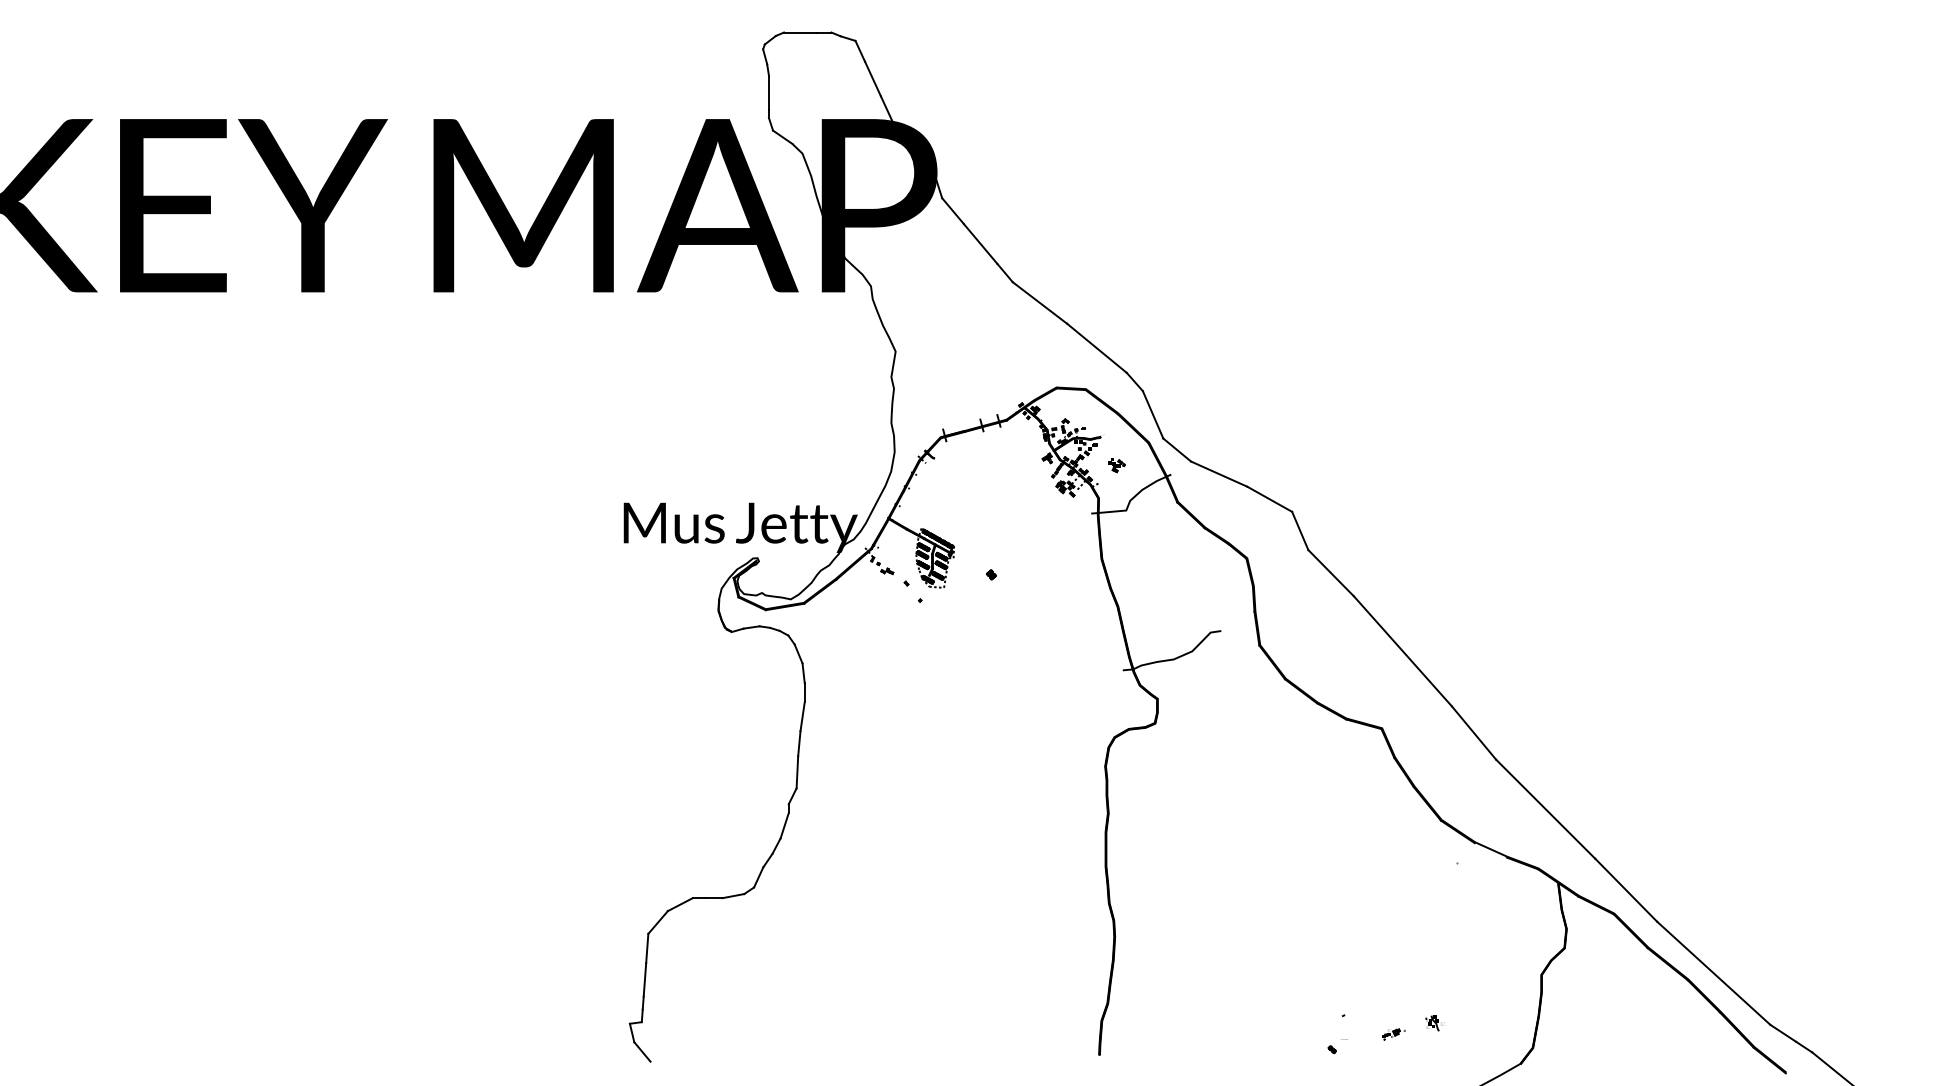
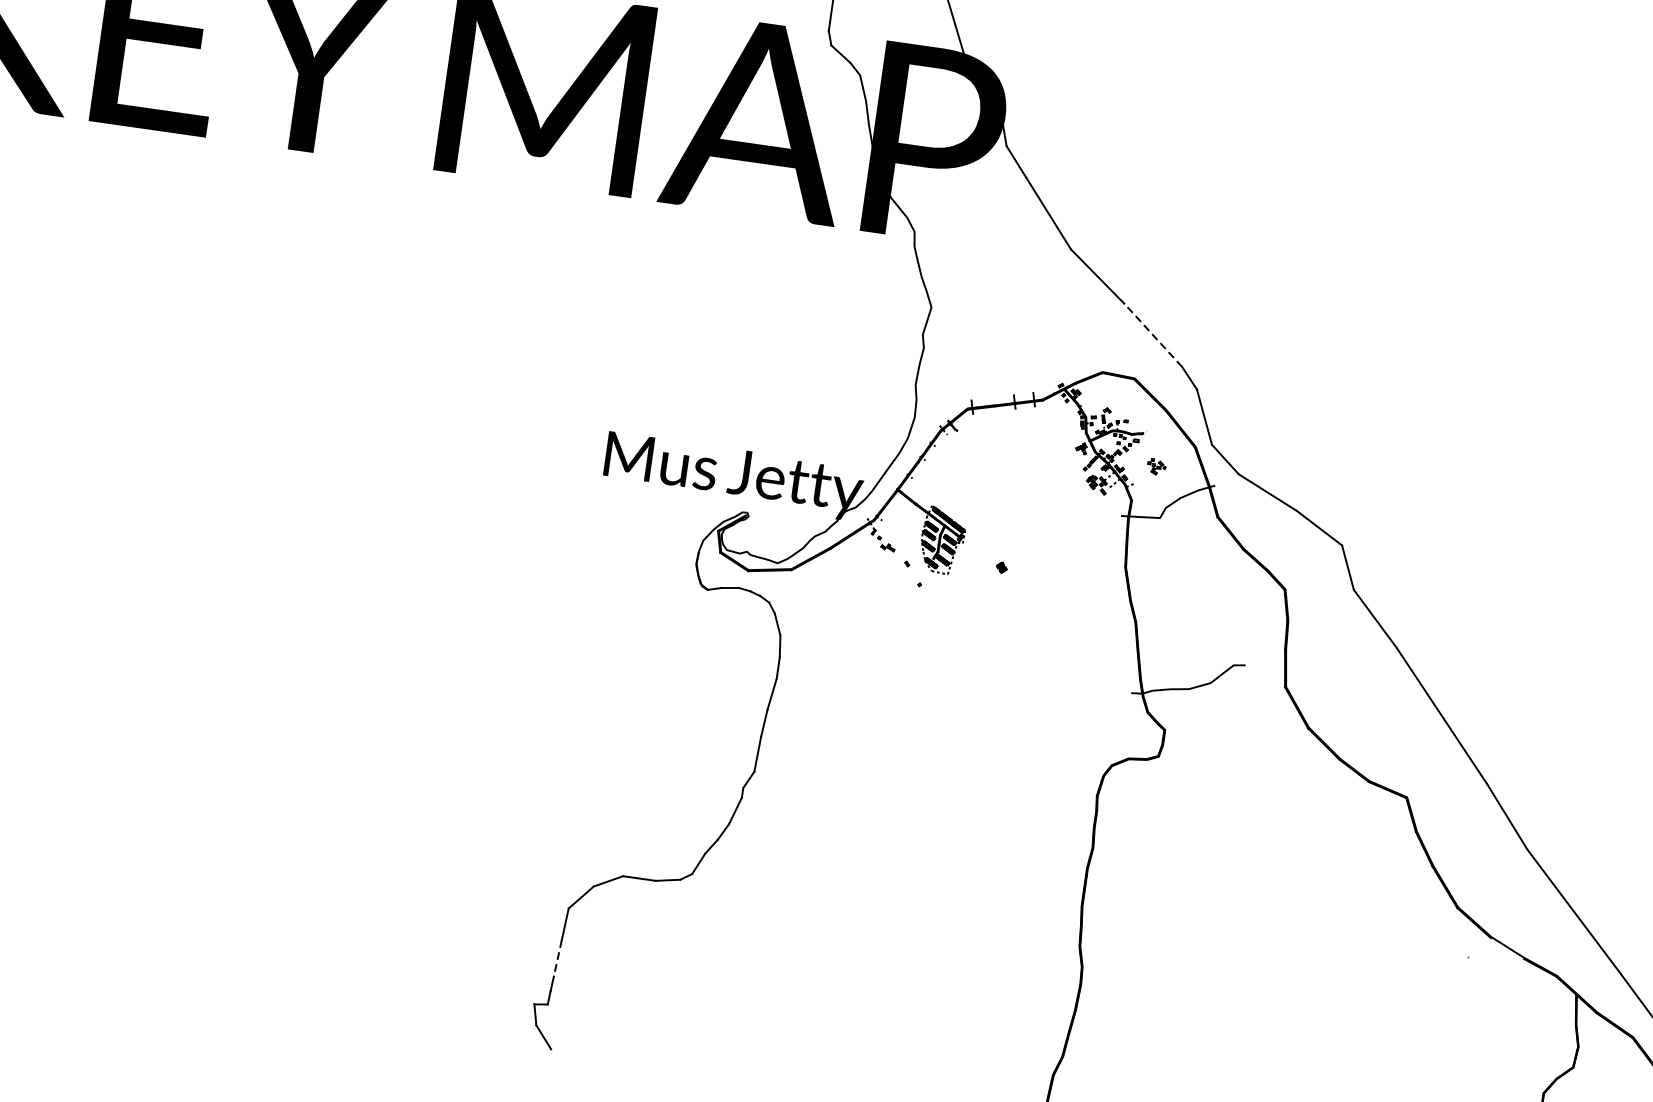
line: (1096, 348) -> (1152, 335), solid -> dashed
line: (644, 979) -> (557, 958), solid -> dashed

